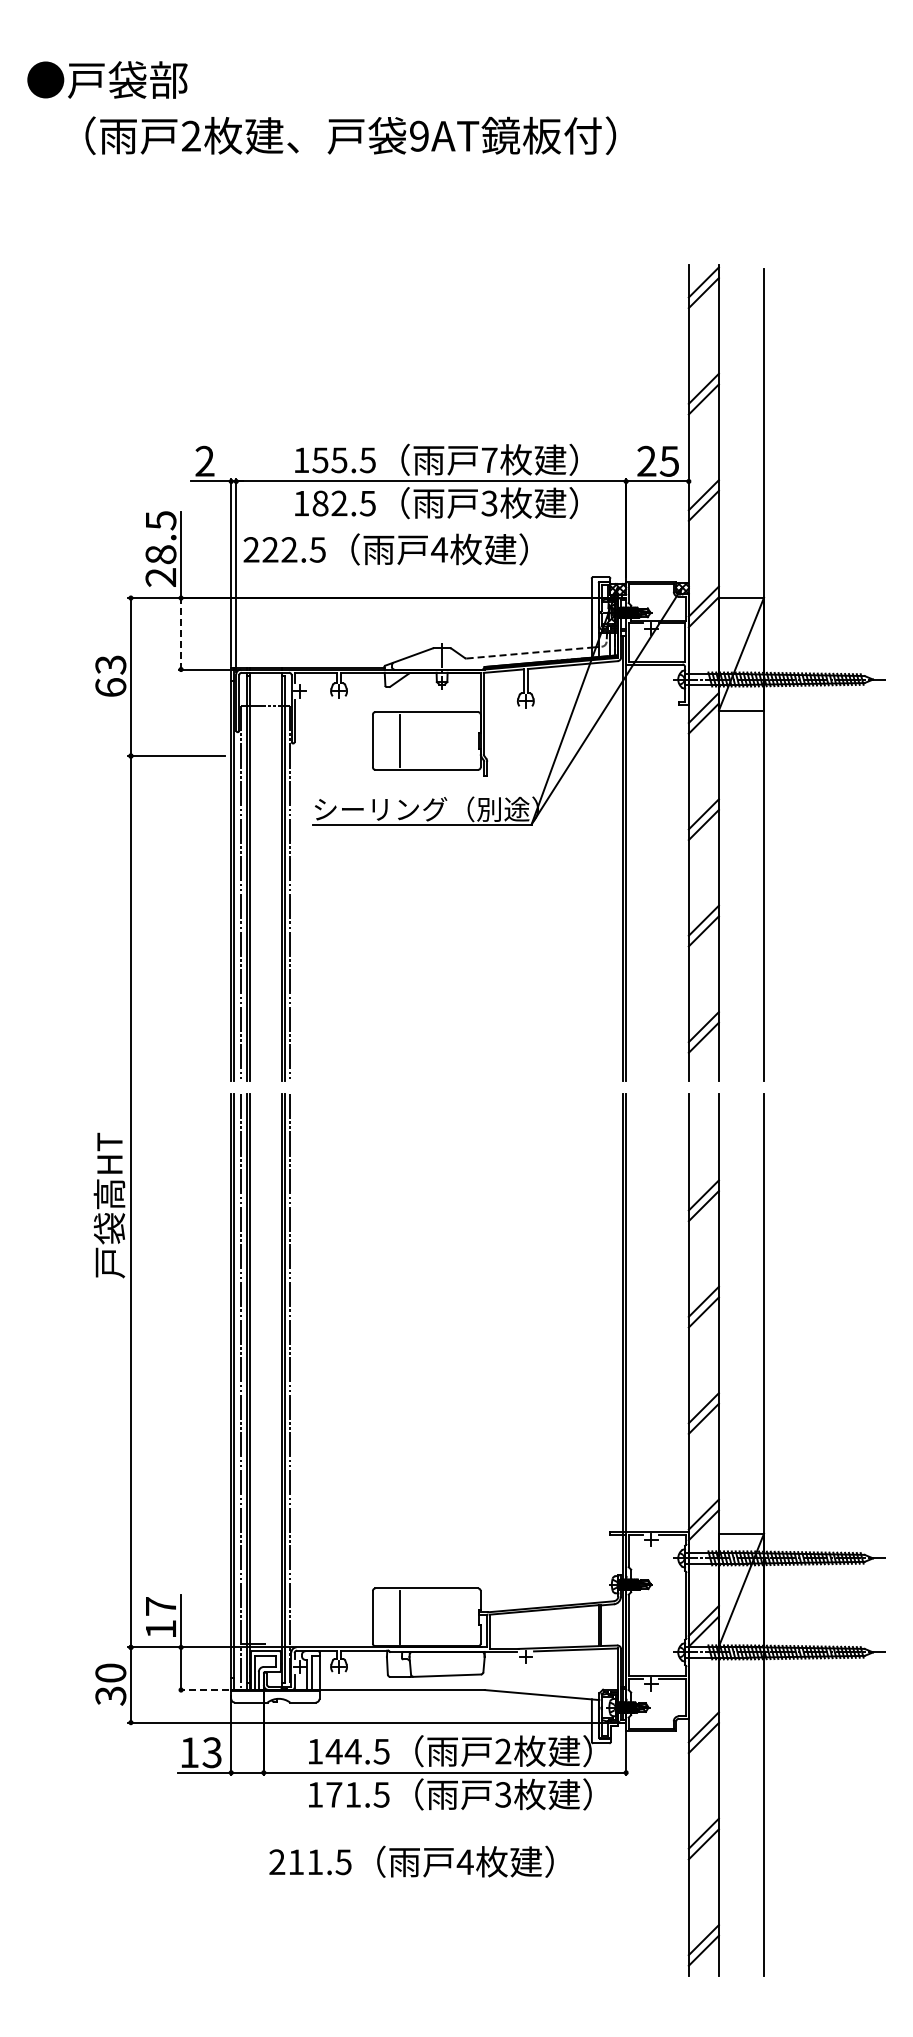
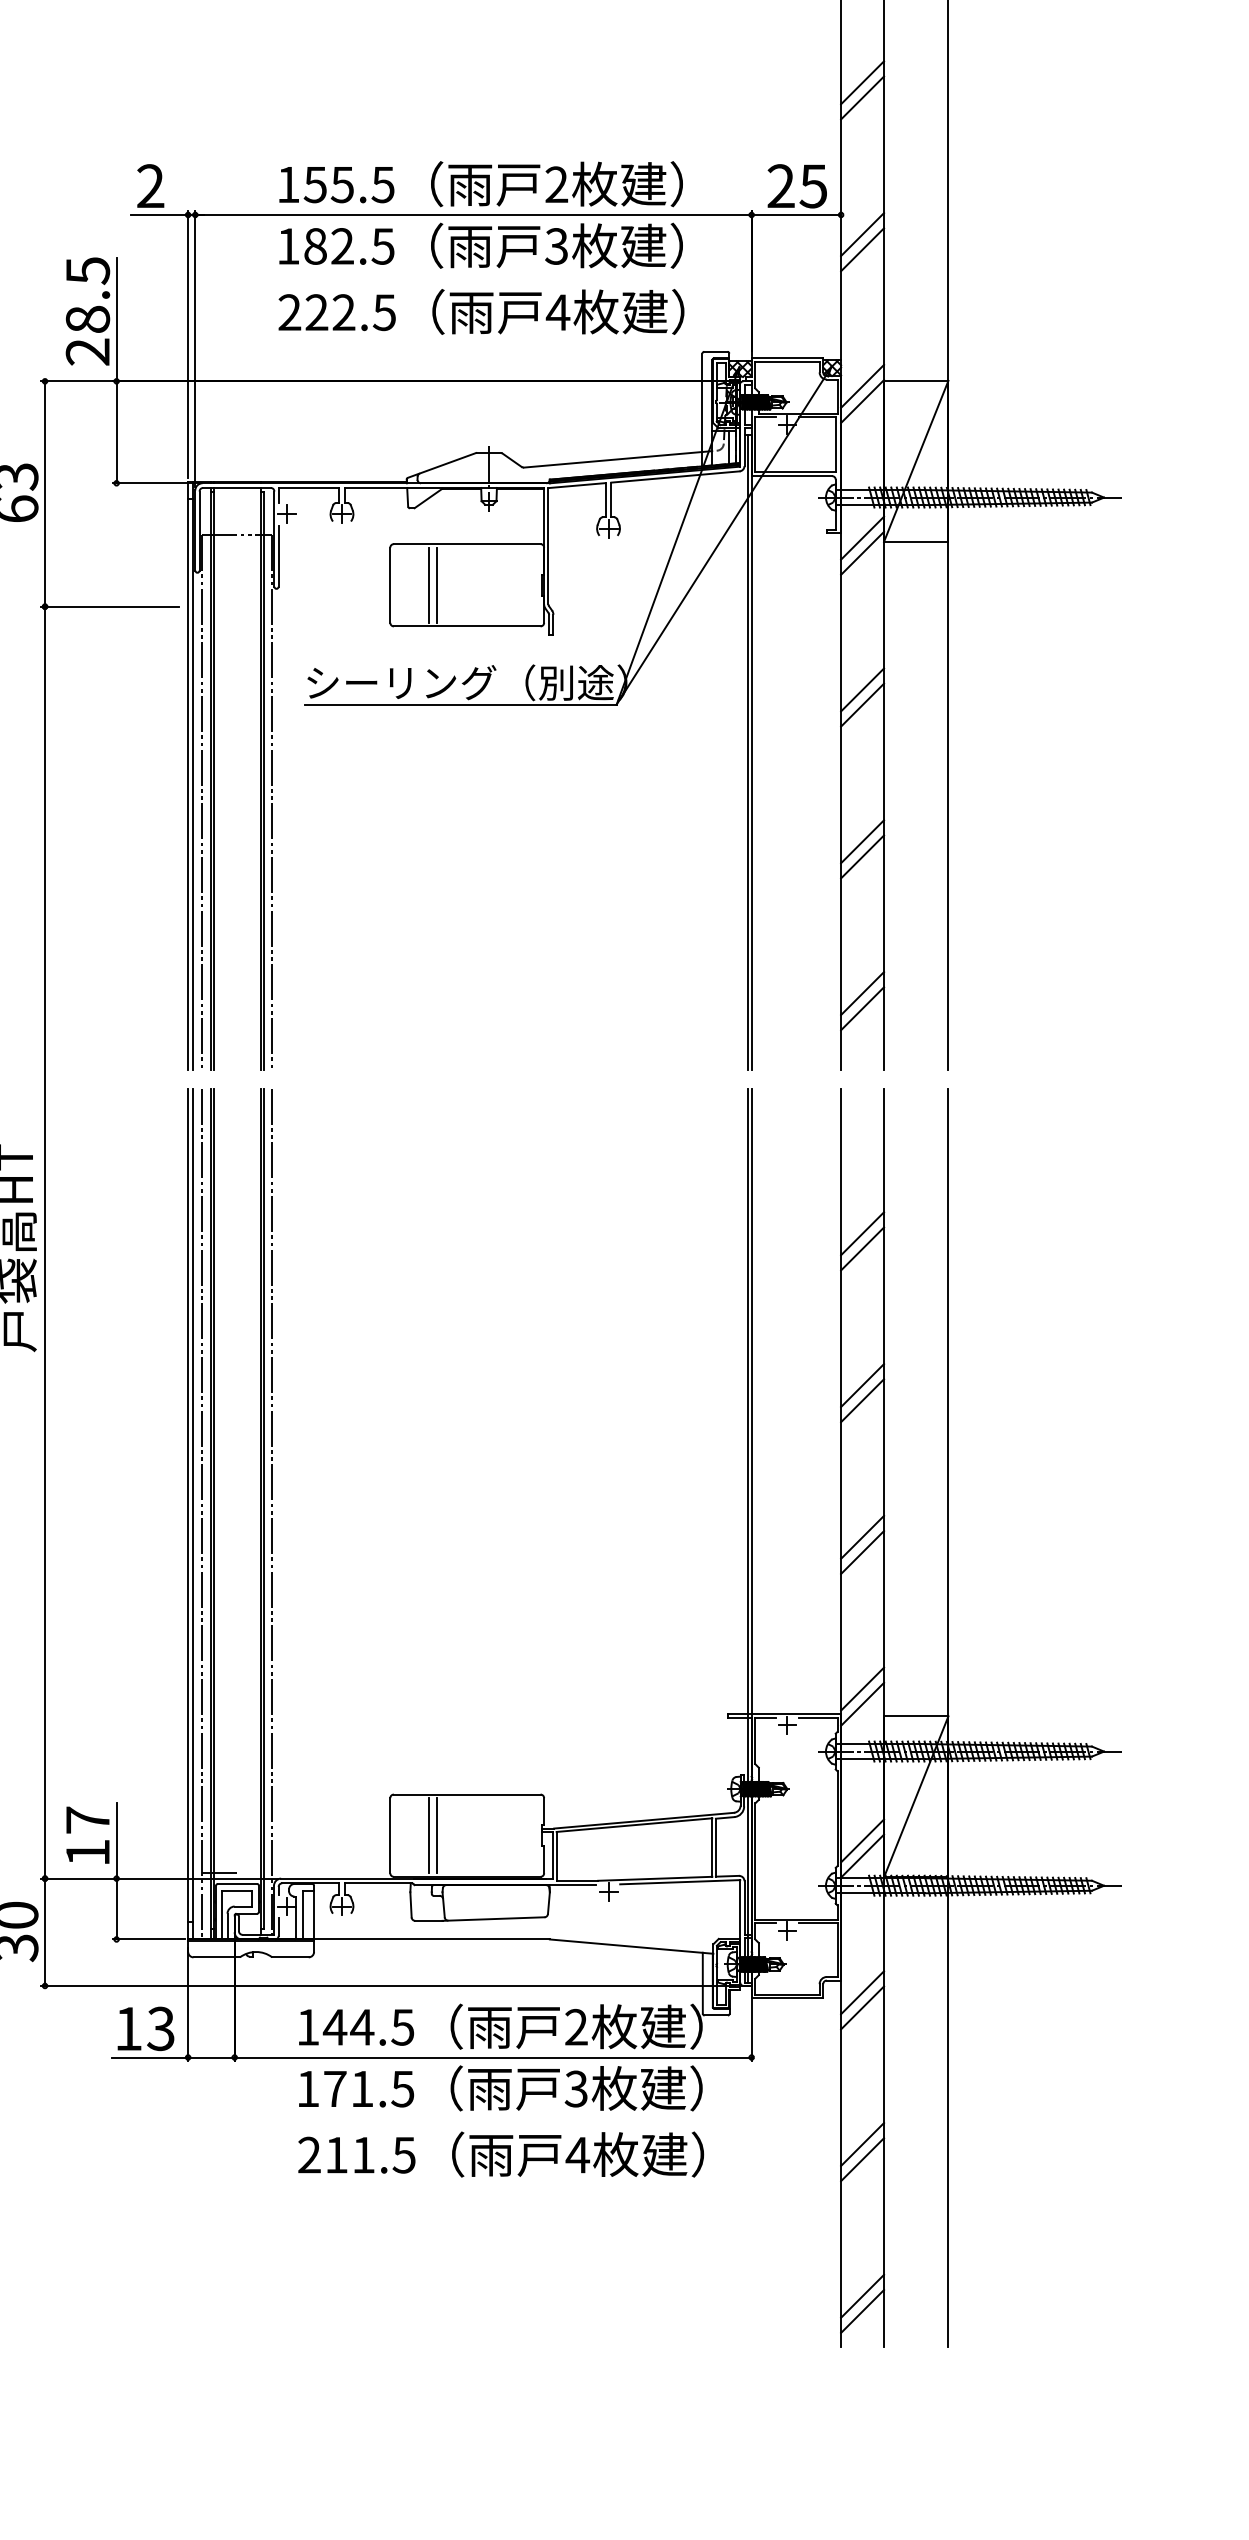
text: (489, 459) -> (556, 183), 7 -> 2
text: (385, 549) -> (481, 312), moved
line: (181, 633) -> (117, 431), dashed -> solid
line: (529, 653) -> (613, 460), dashed -> solid
line: (405, 740) -> (436, 584), added
line: (405, 1617) -> (436, 1835), added
line: (203, 1690) -> (148, 1940), dashed -> solid
text: (411, 1861) -> (501, 2154), moved

